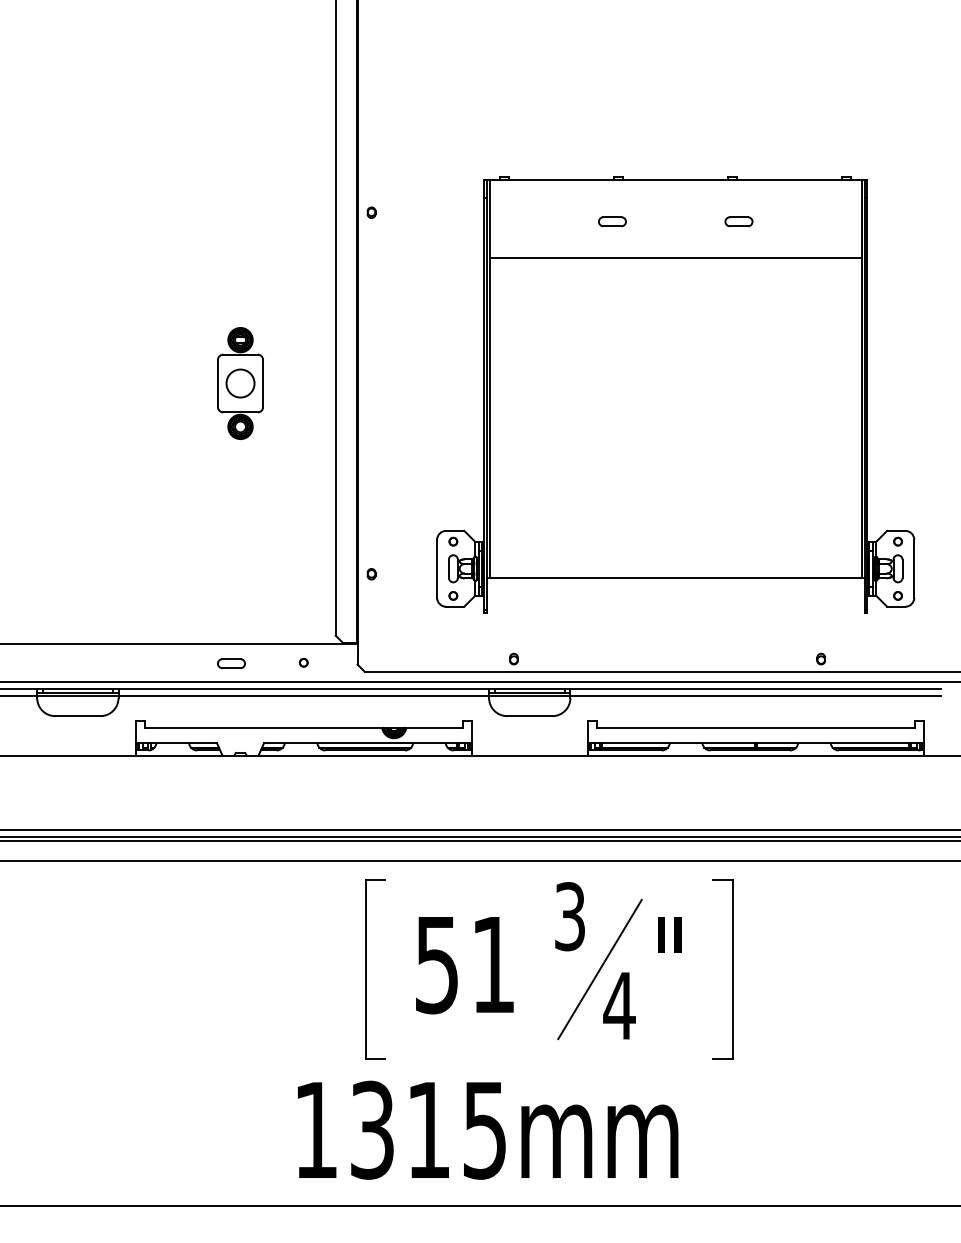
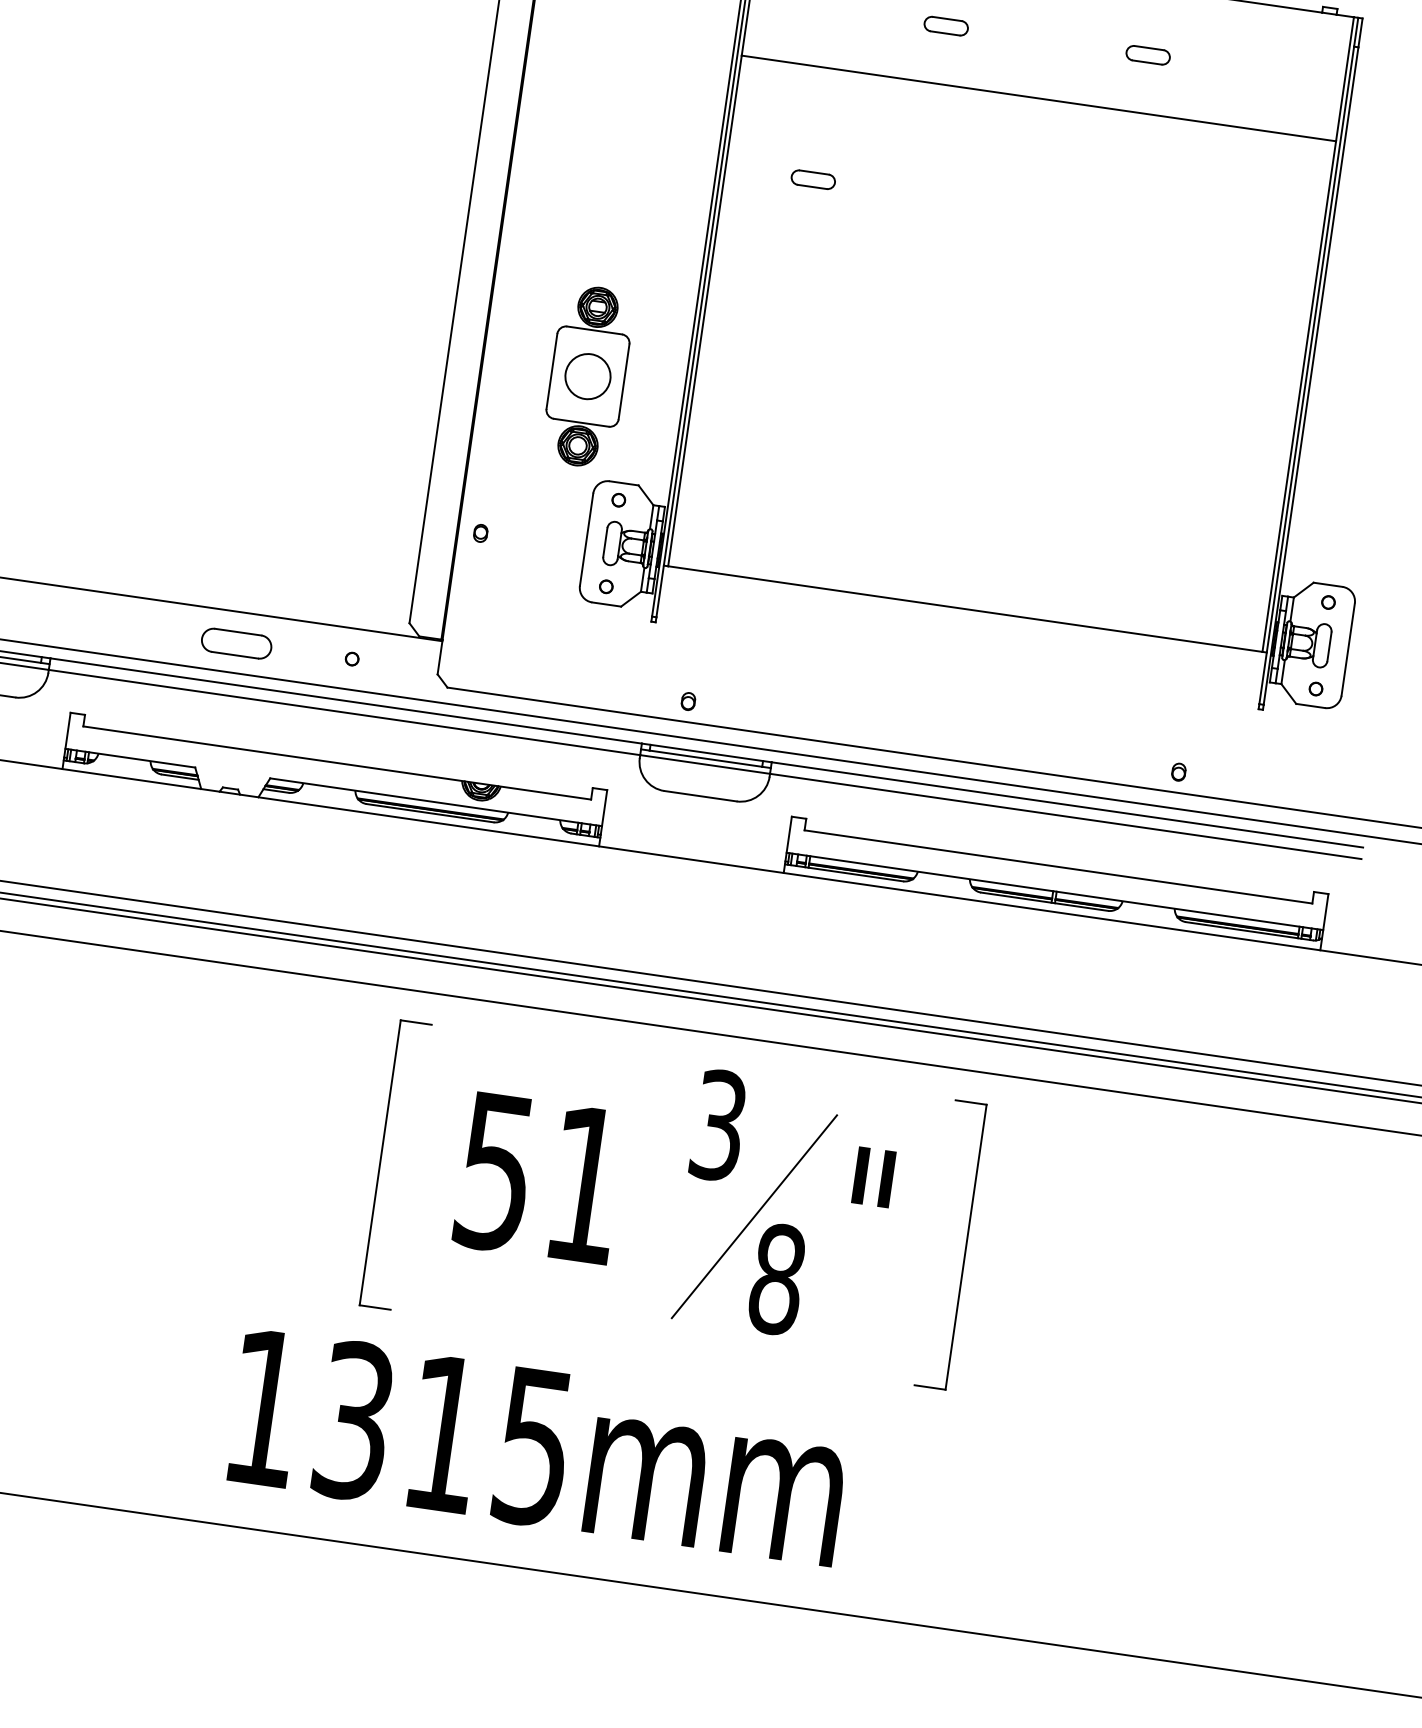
part: (544, 327) -> (813, 179), added
part: (240, 383) -> (587, 376), moved
part: (231, 663) -> (236, 643), size x1.6
text: (619, 1005) -> (777, 1278), 4 -> 8

